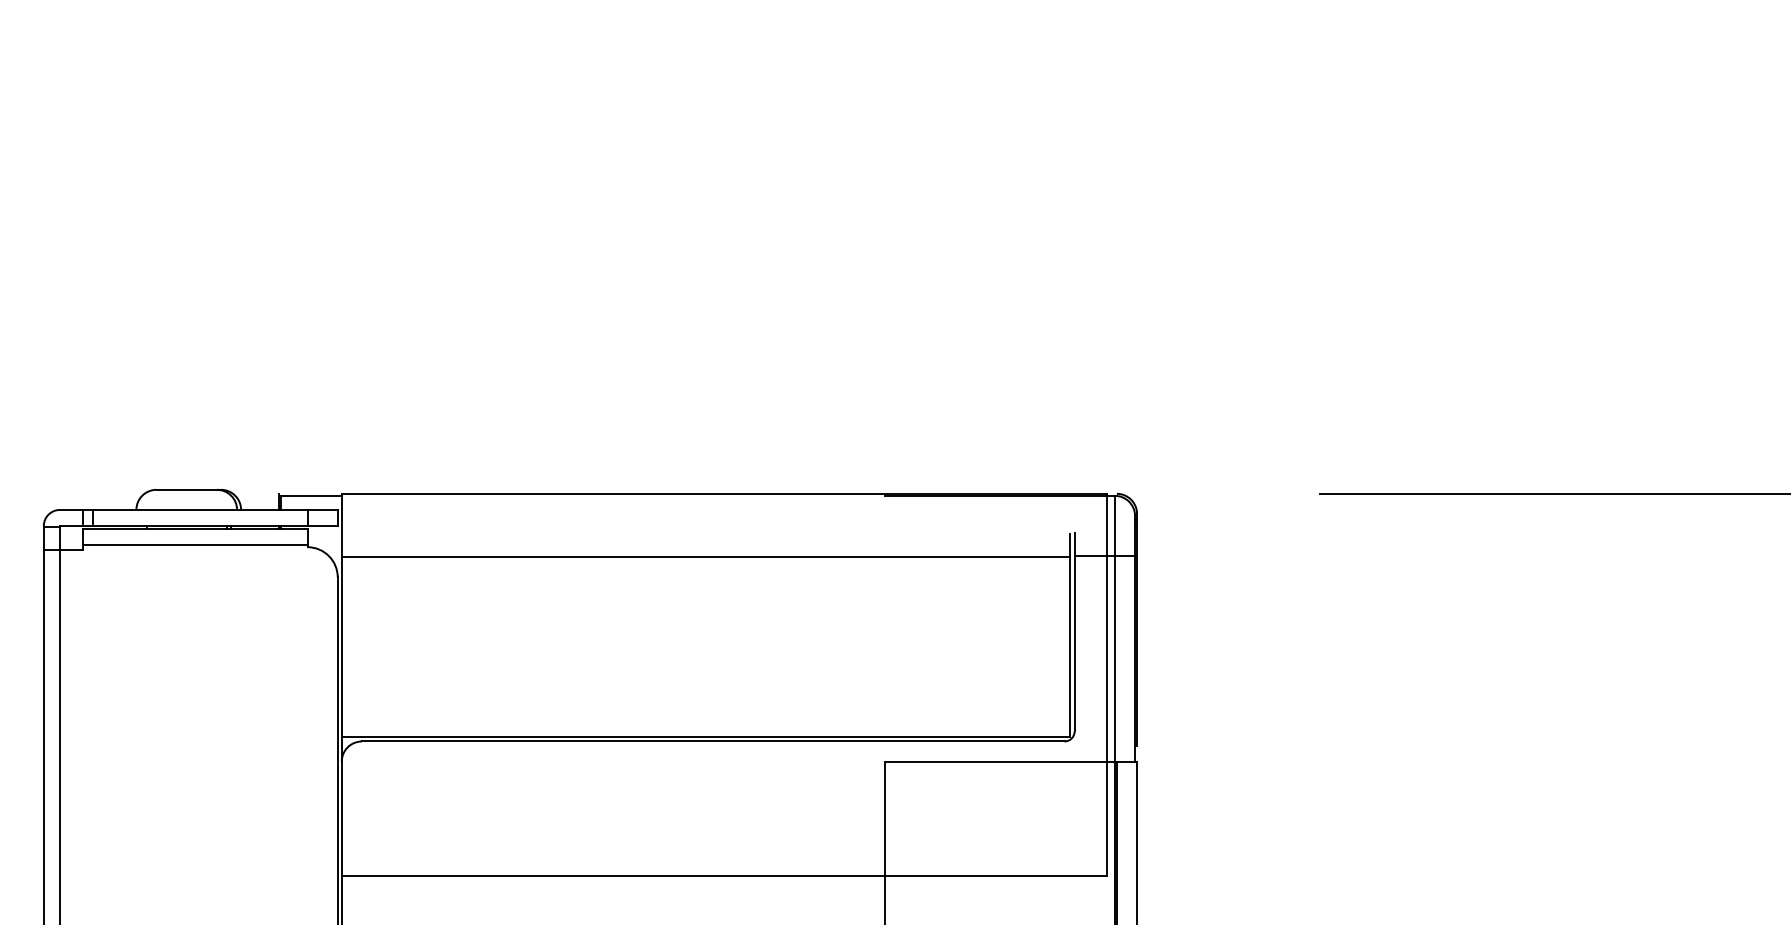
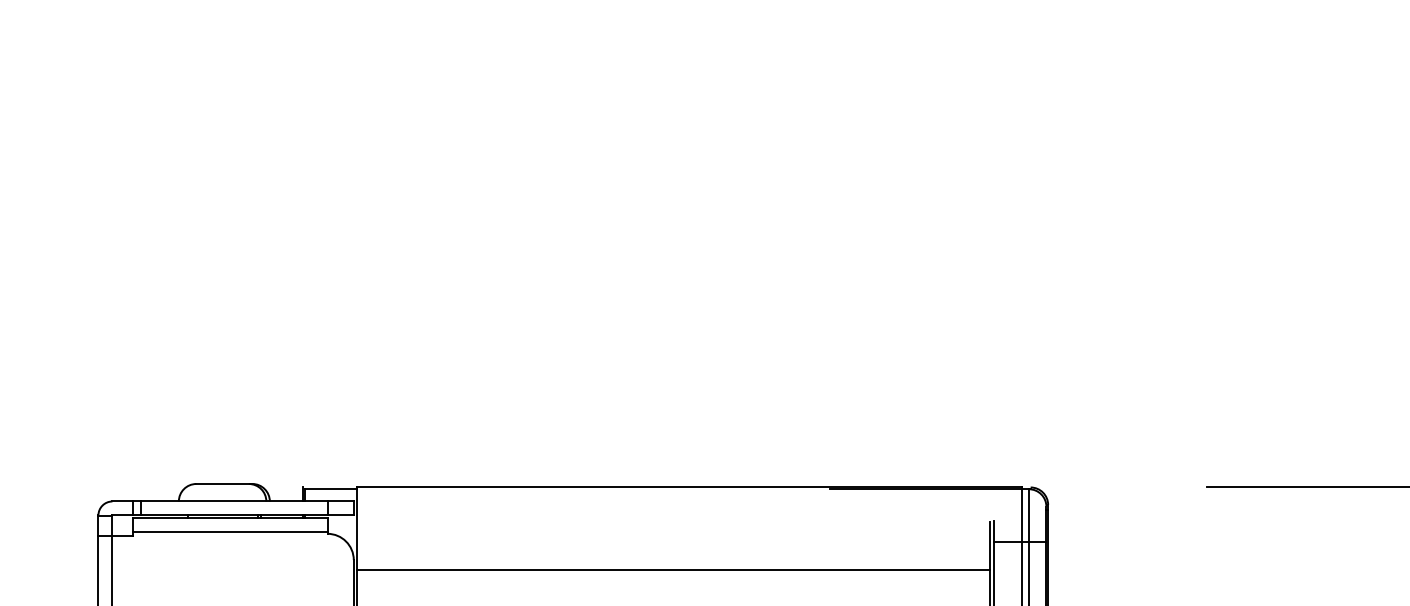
line: (705, 557) -> (673, 570), moved

